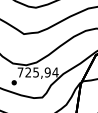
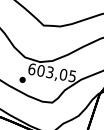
text: (37, 72) -> (51, 72), 725,94 -> 603,05

